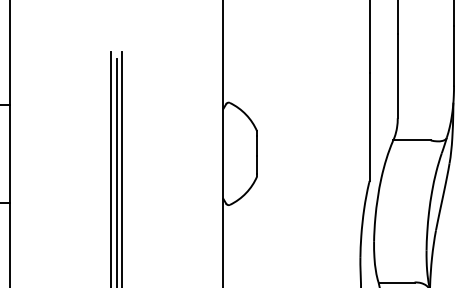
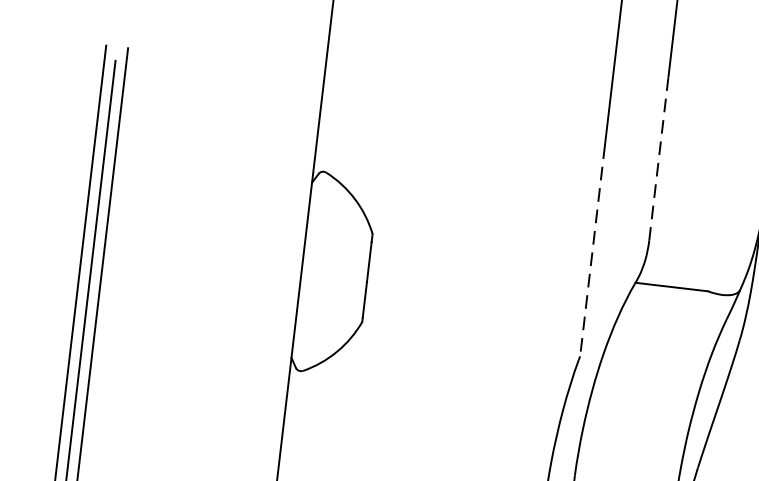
line: (397, 75) -> (658, 157), solid -> dashed
line: (369, 127) -> (592, 252), solid -> dashed

